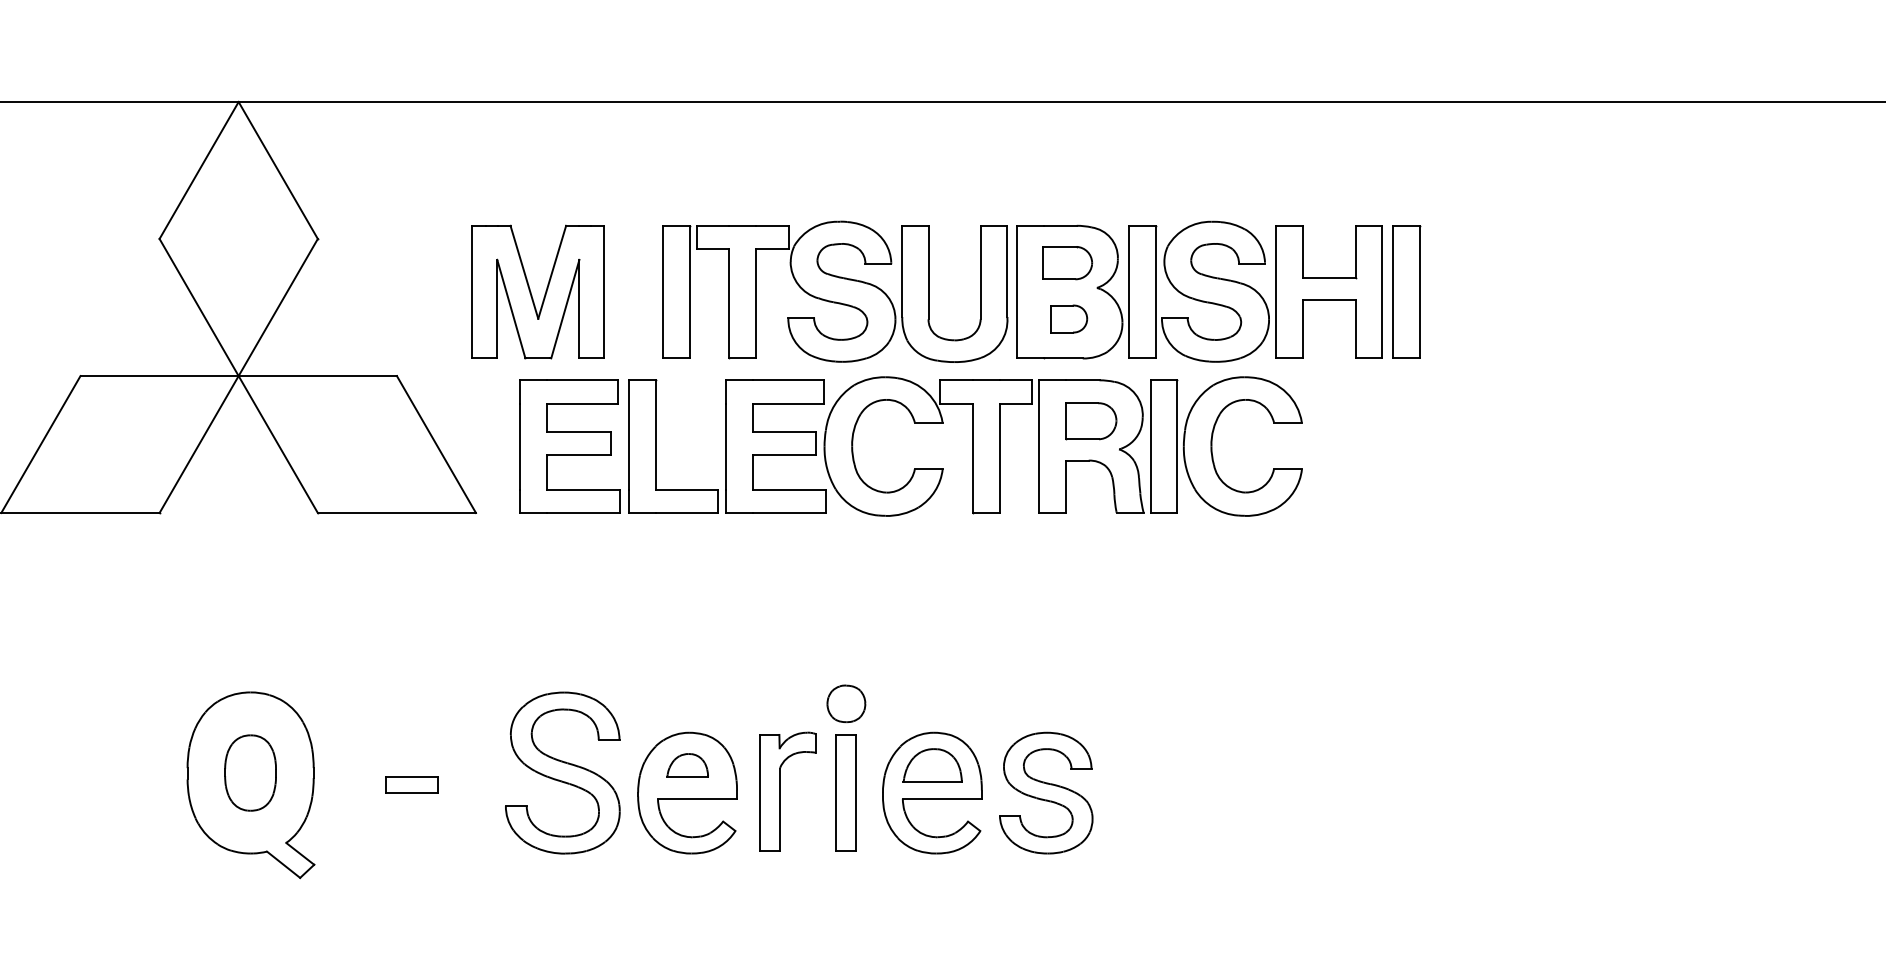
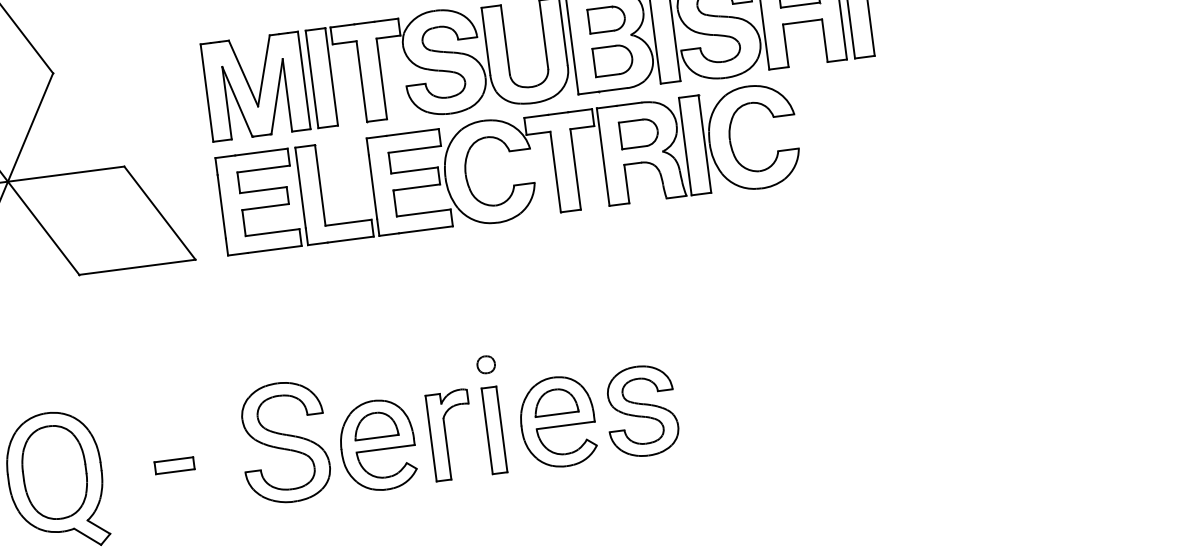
part: (537, 291) -> (254, 86), moved
part: (1068, 318) -> (612, 60), size x1.43
part: (846, 703) -> (486, 364), size x0.62
part: (687, 765) -> (375, 425), size x1.43
part: (250, 772) -> (54, 472), size x1.67

